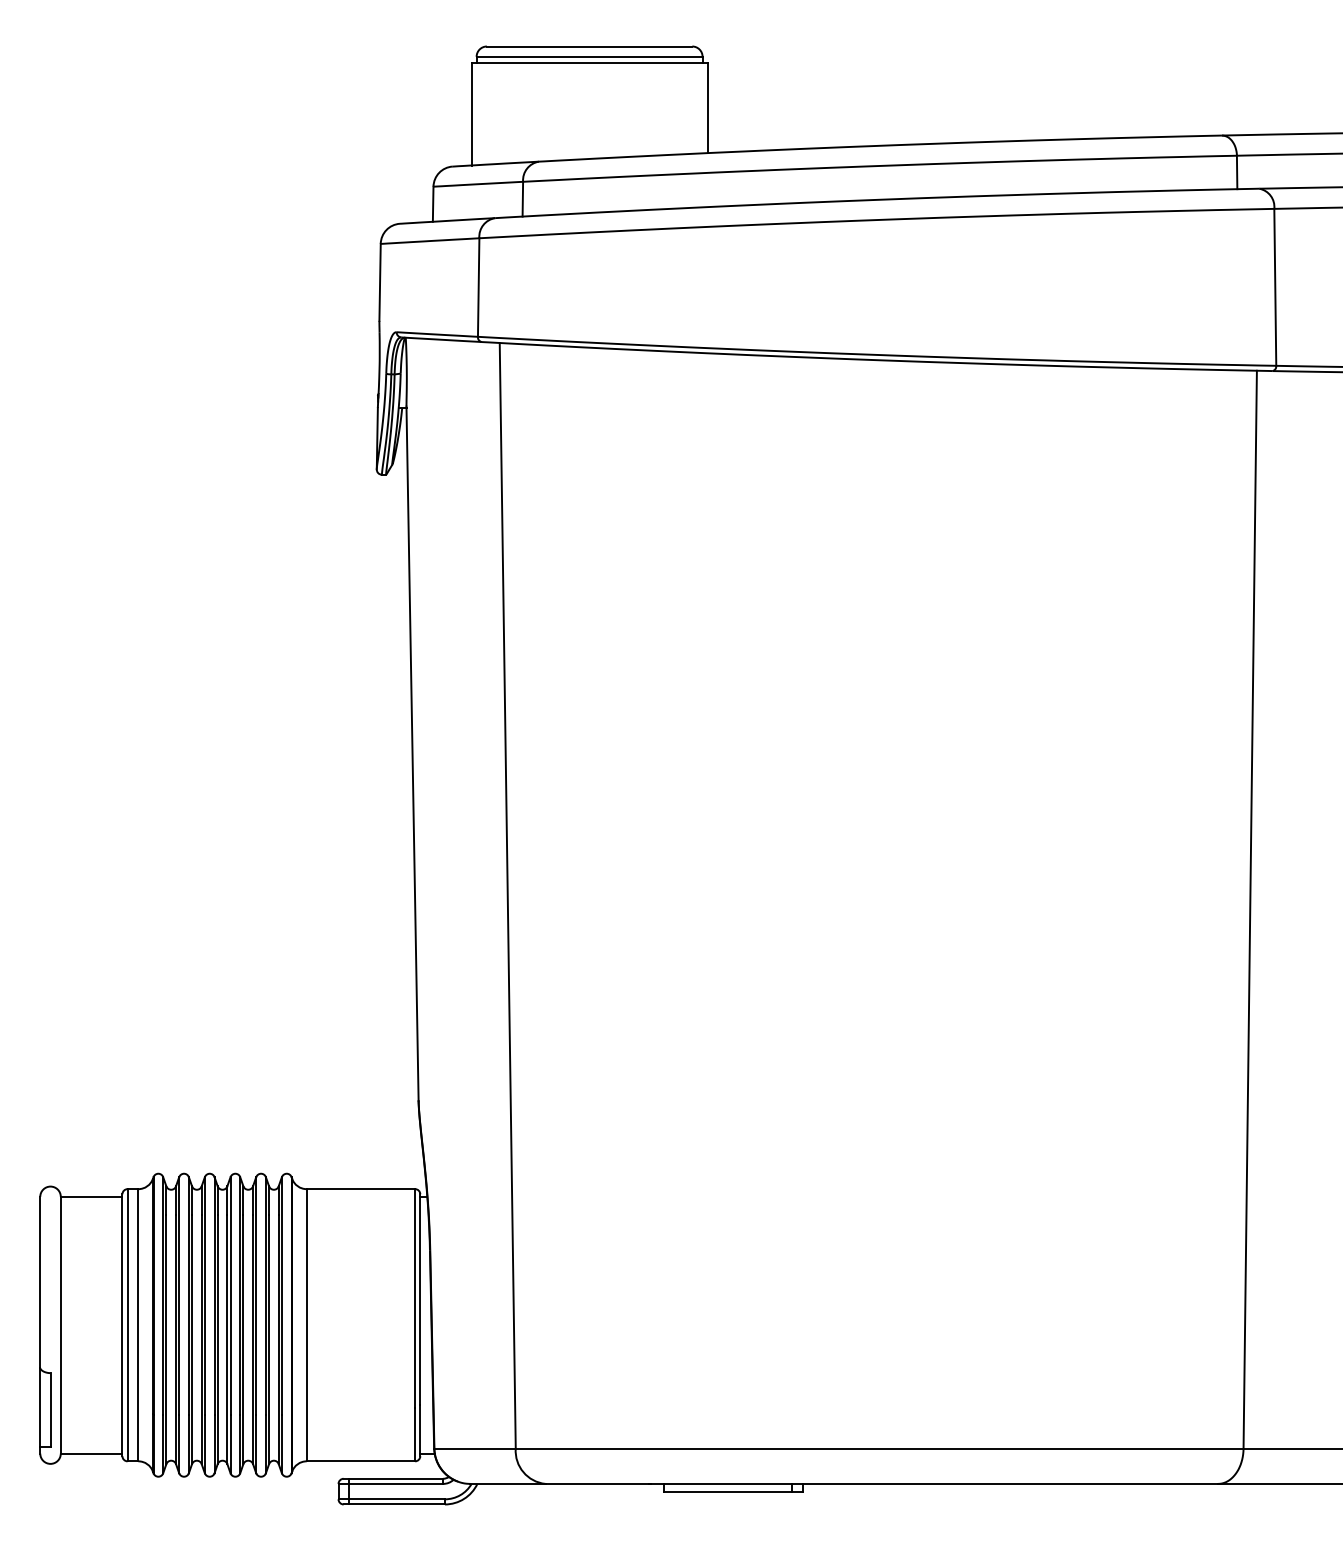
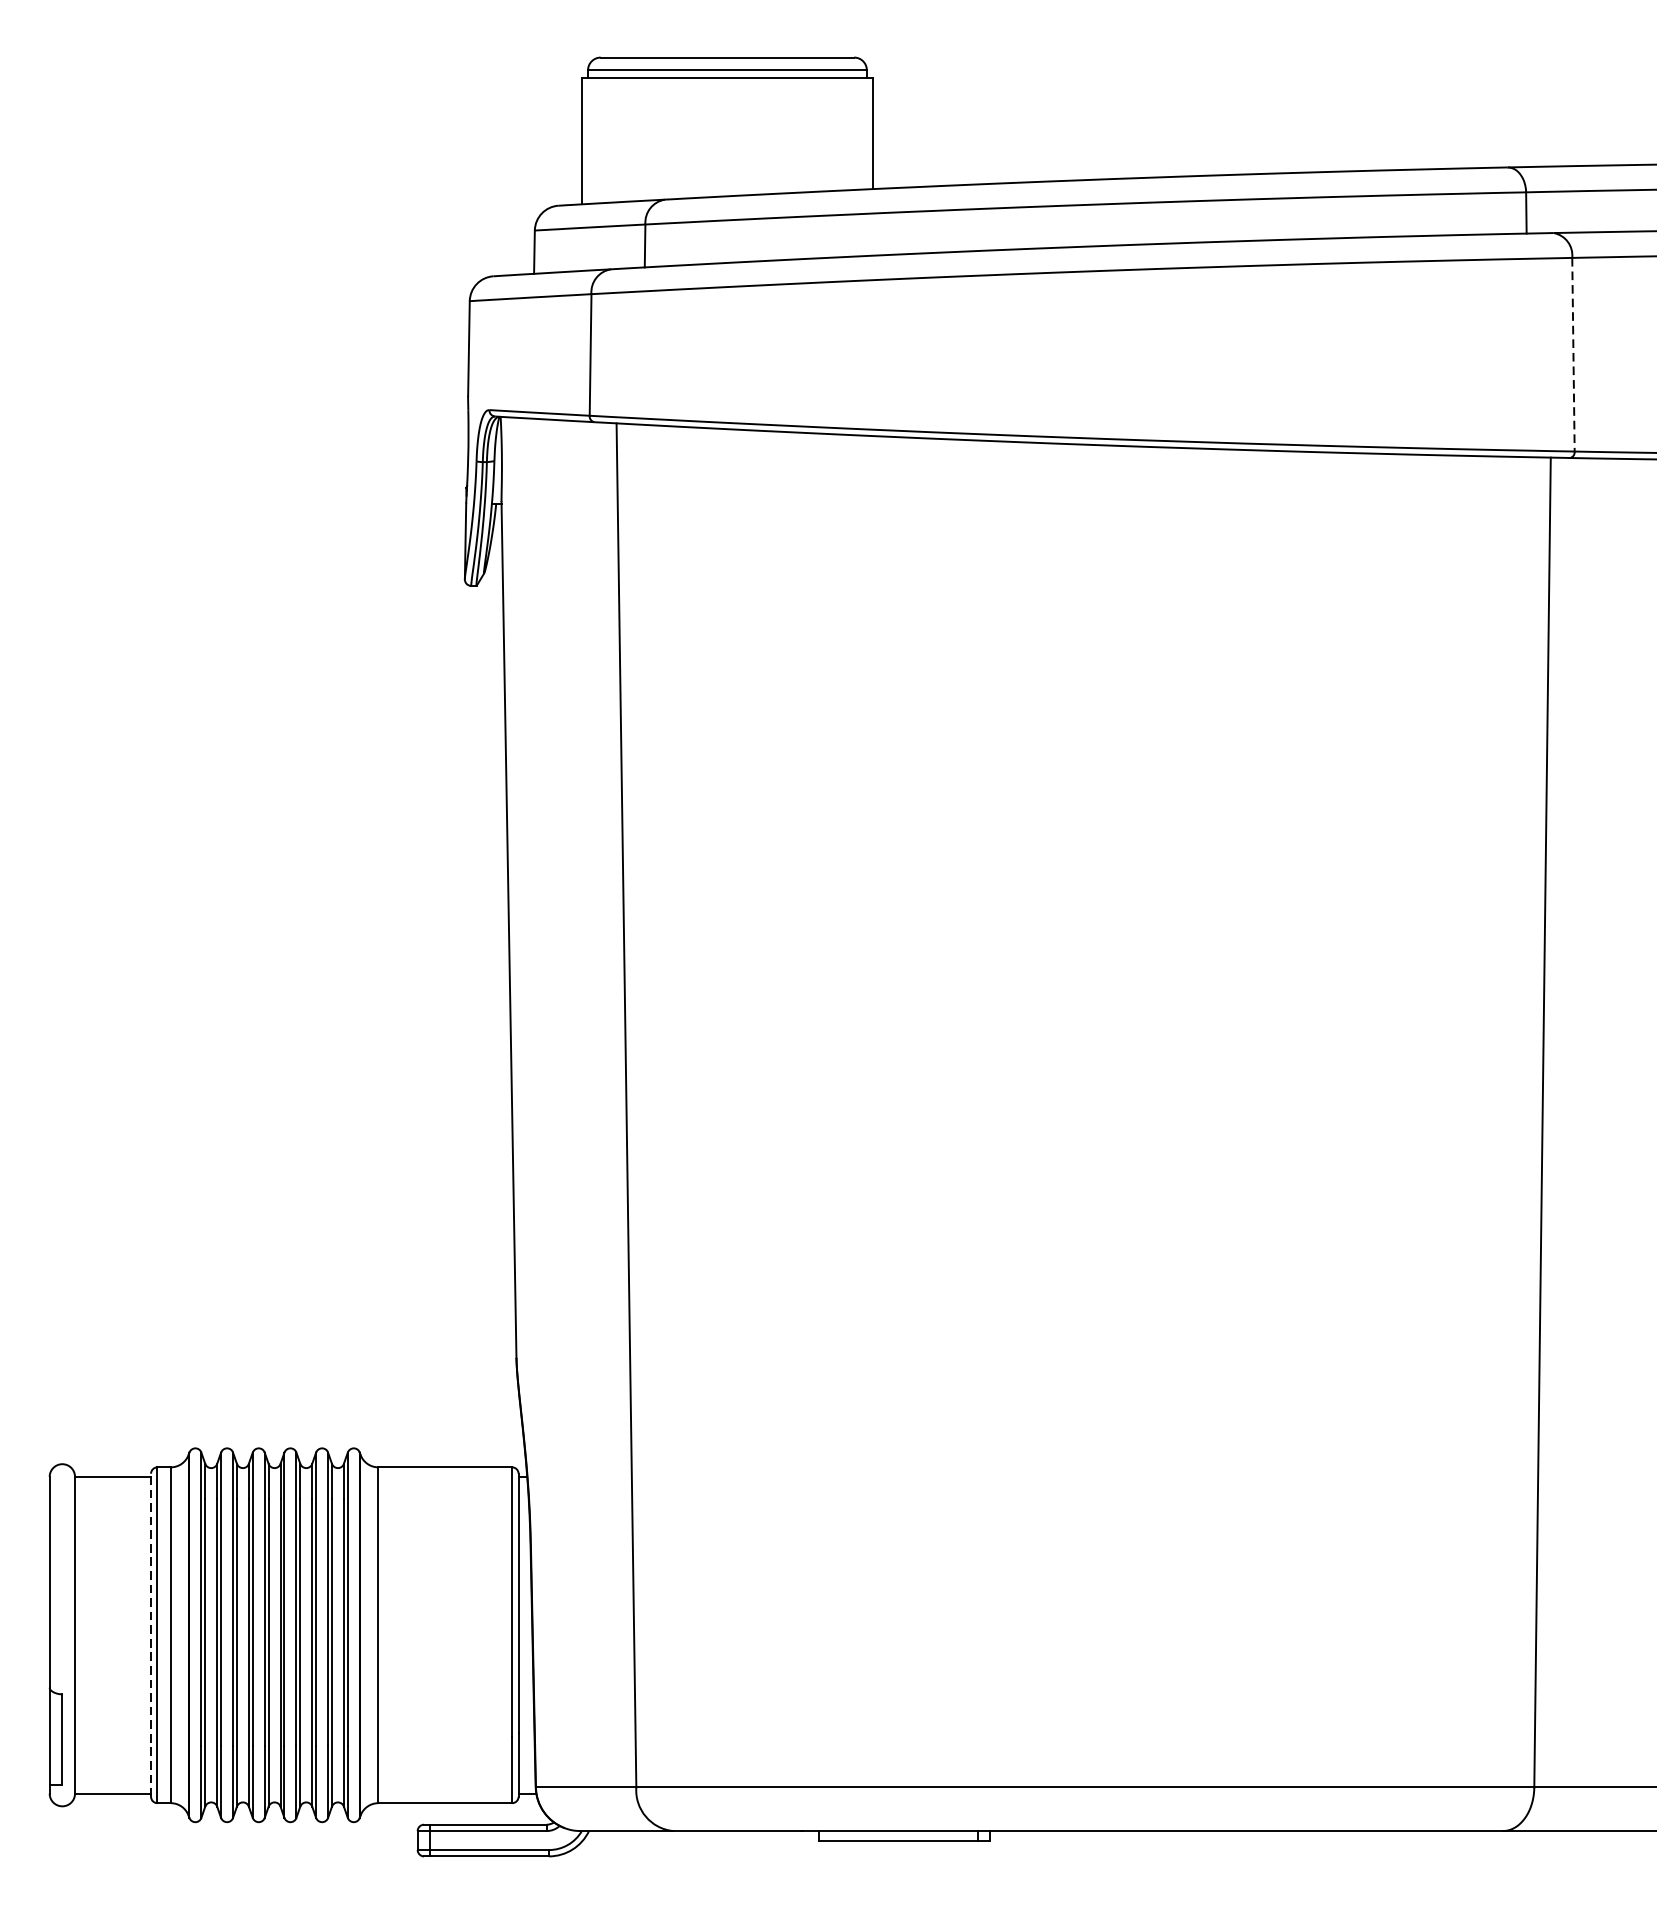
line: (1275, 287) -> (1573, 354), solid -> dashed
line: (122, 1325) -> (151, 1635), solid -> dashed

